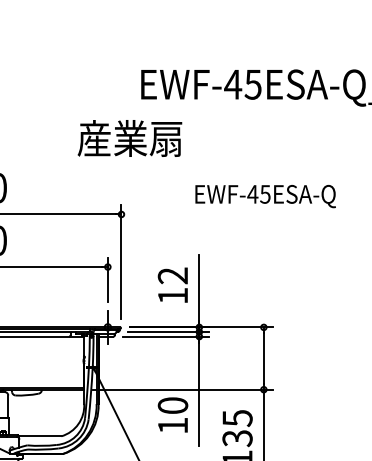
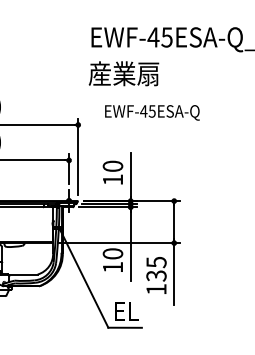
text: (129, 138) -> (123, 73), moved
text: (265, 195) -> (152, 112), moved
text: (172, 274) -> (112, 165), 12 -> 10

